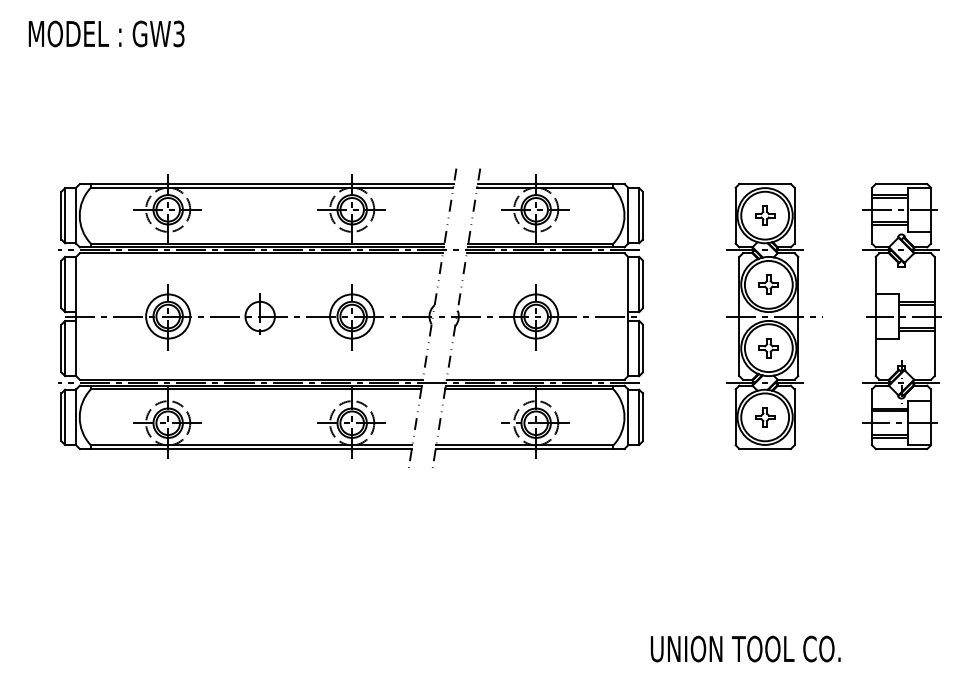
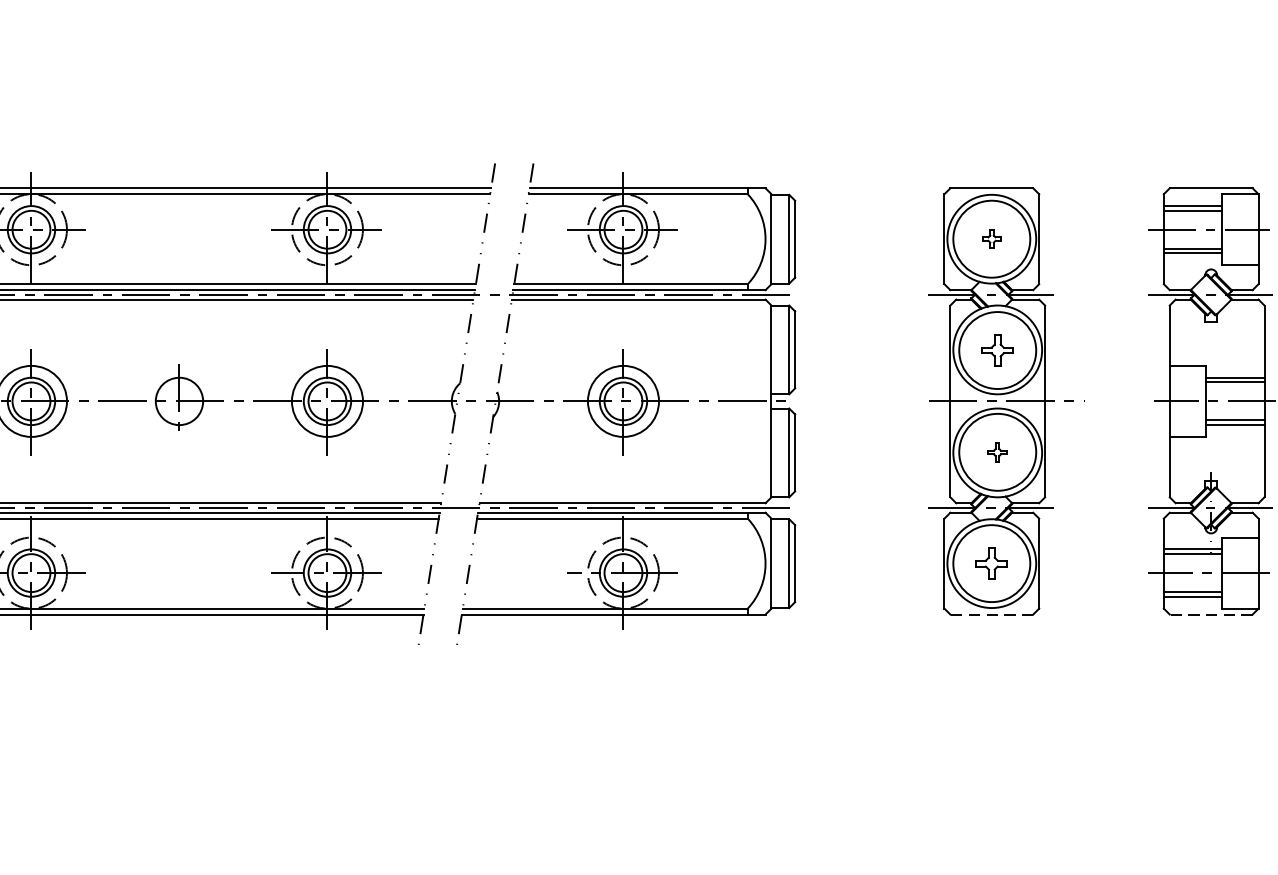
part: (765, 215) -> (992, 238), size x0.6
part: (768, 348) -> (997, 452), size x0.6
line: (765, 449) -> (992, 615), solid -> dashed
line: (901, 449) -> (1211, 615), solid -> dashed

